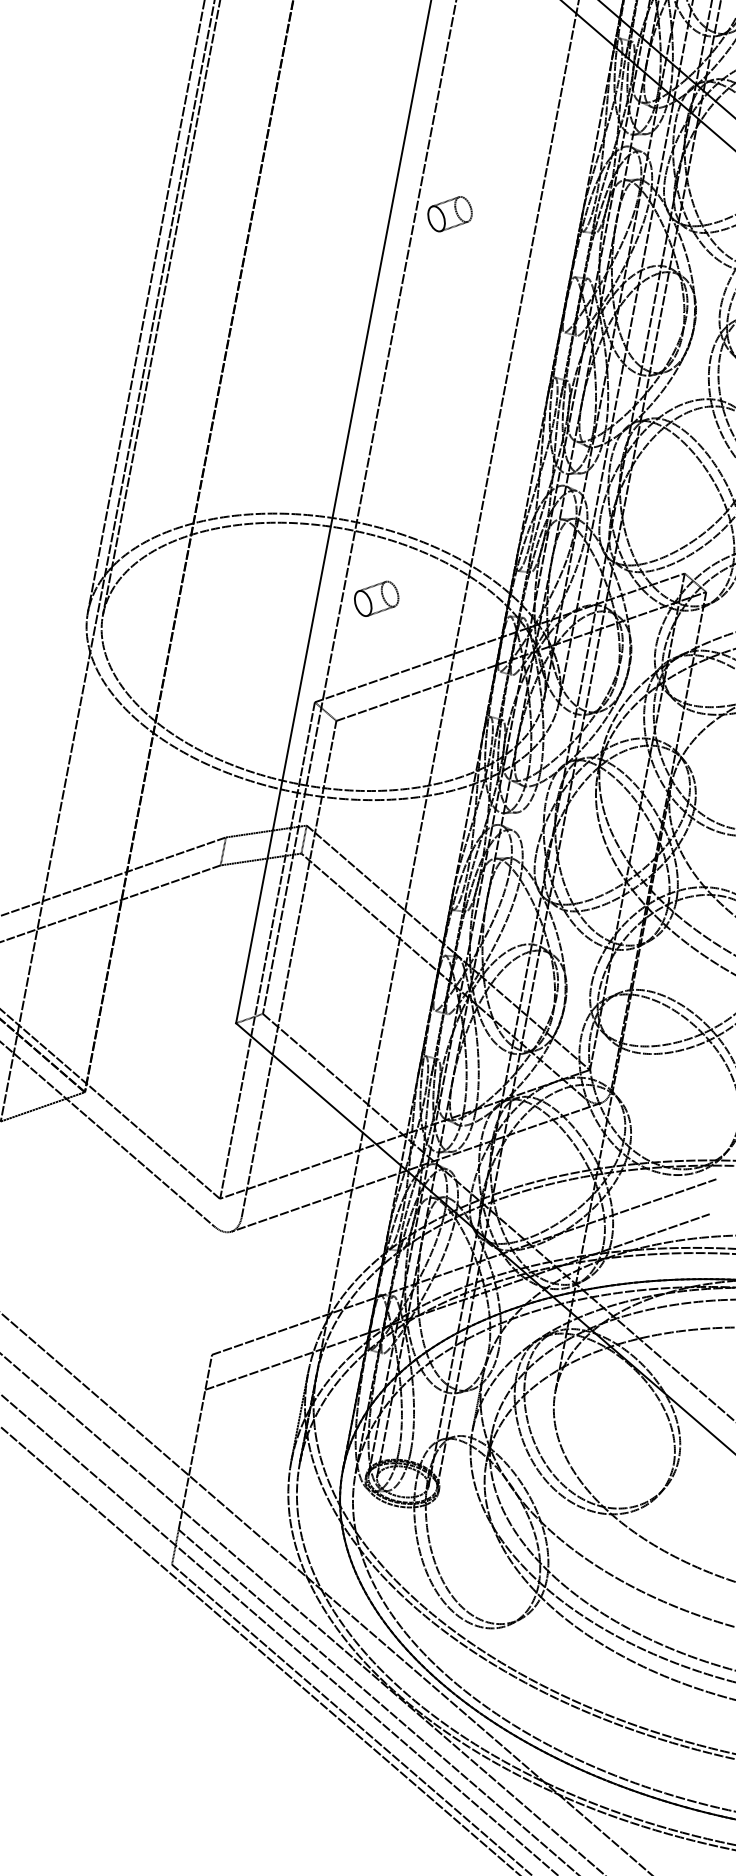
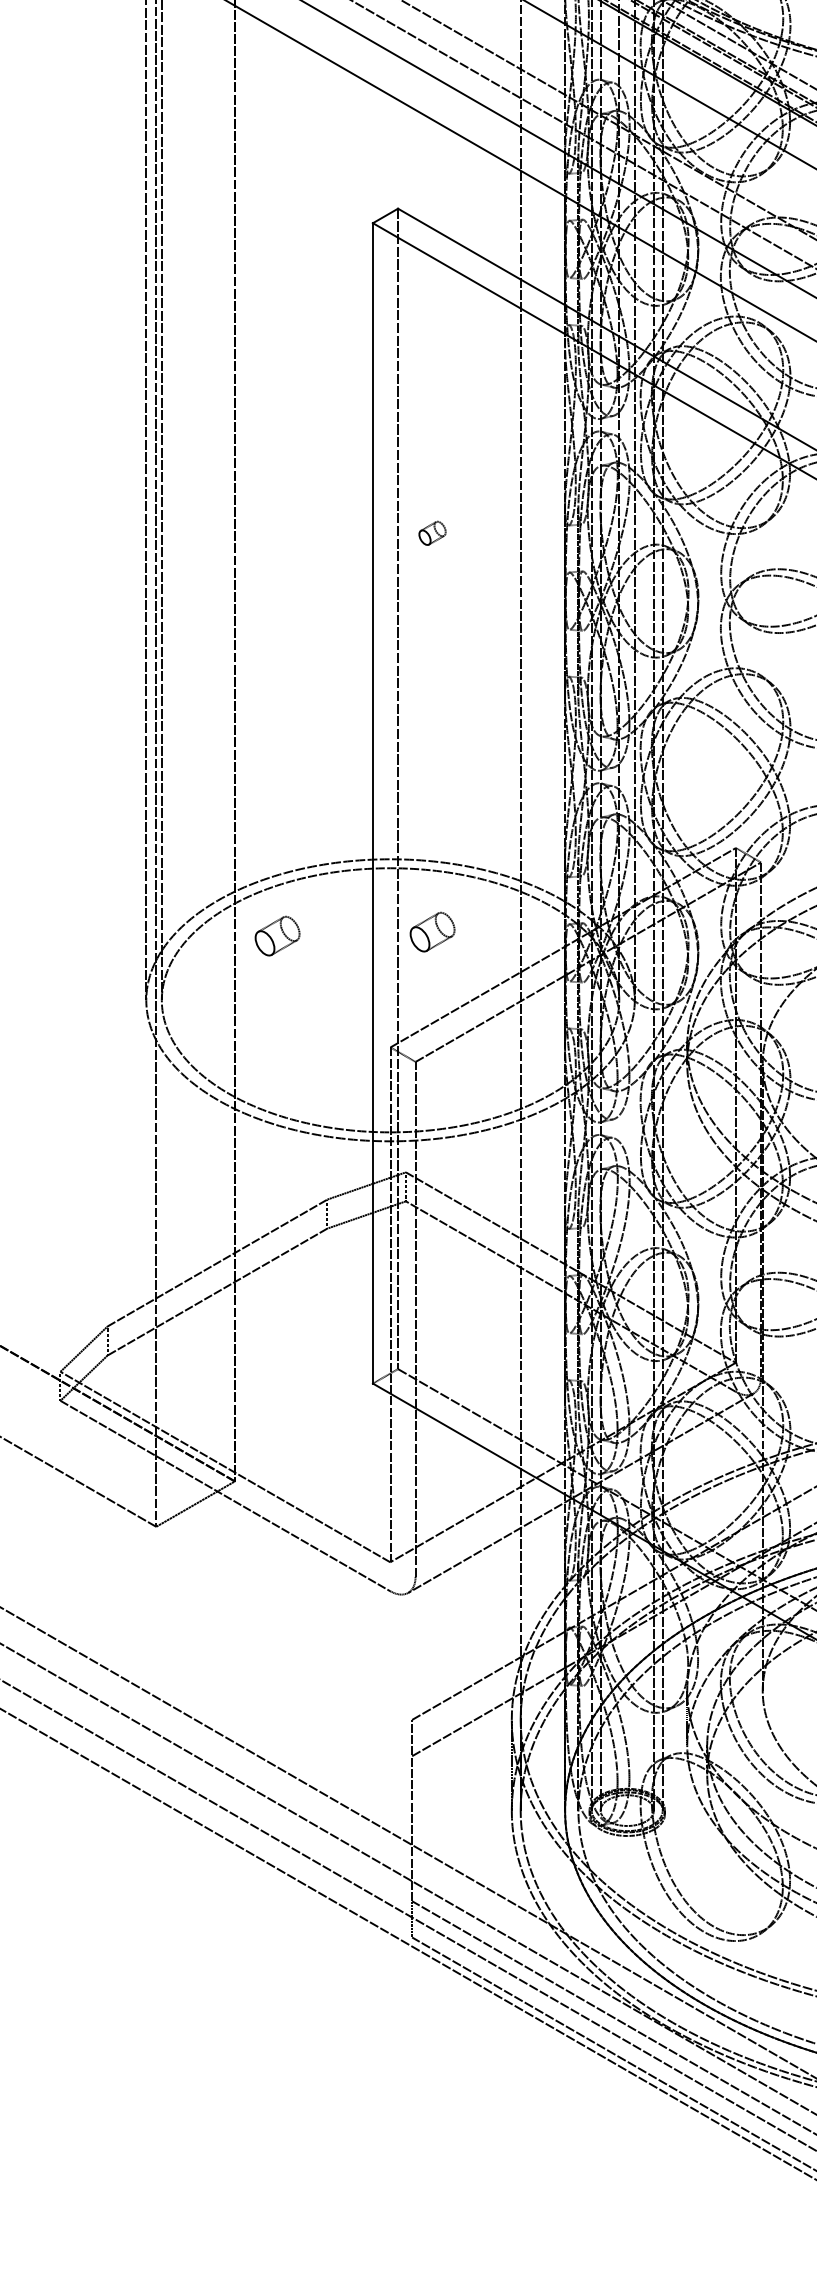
part: (449, 214) -> (432, 533), size x0.6
part: (226, 573) -> (277, 935), added

